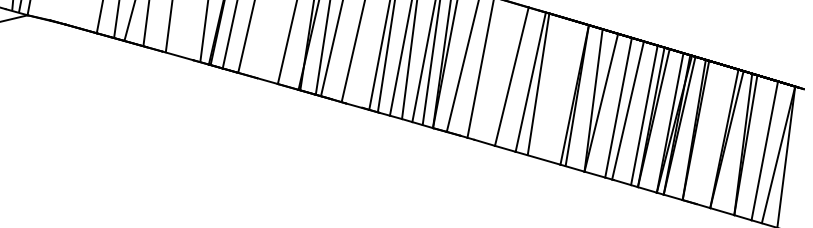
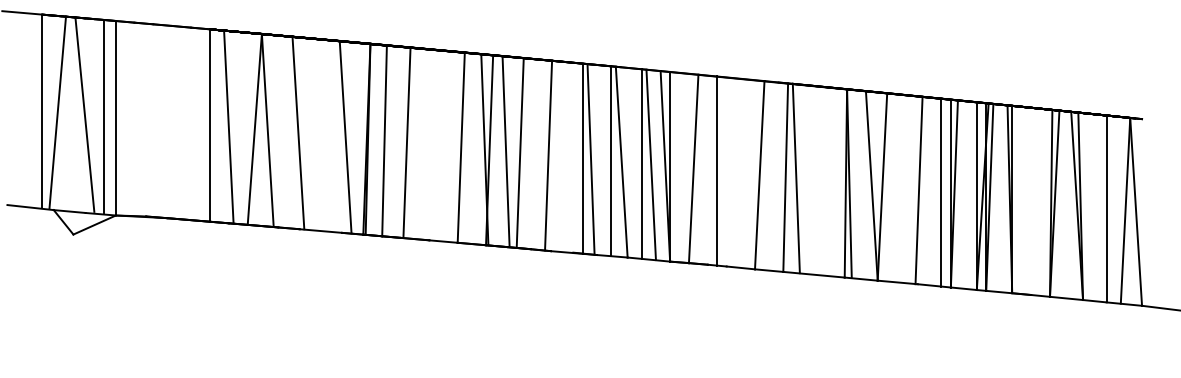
line: (618, 108) -> (906, 189), removed

